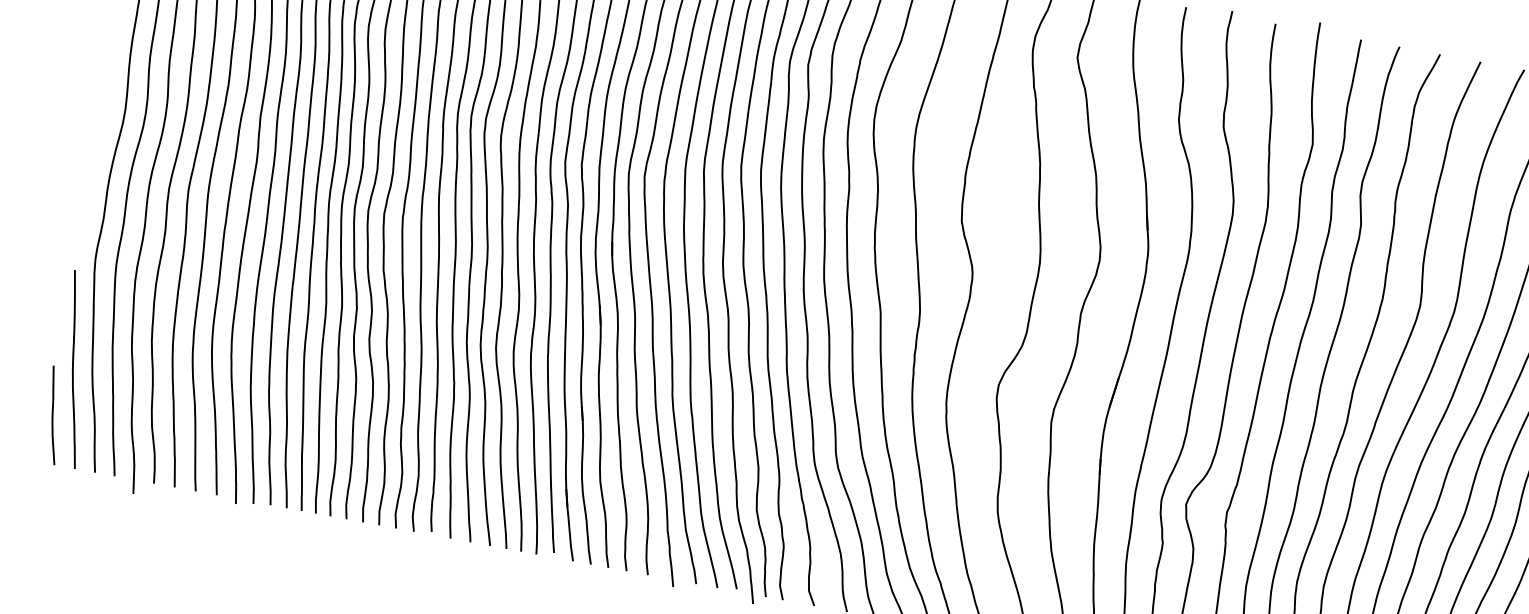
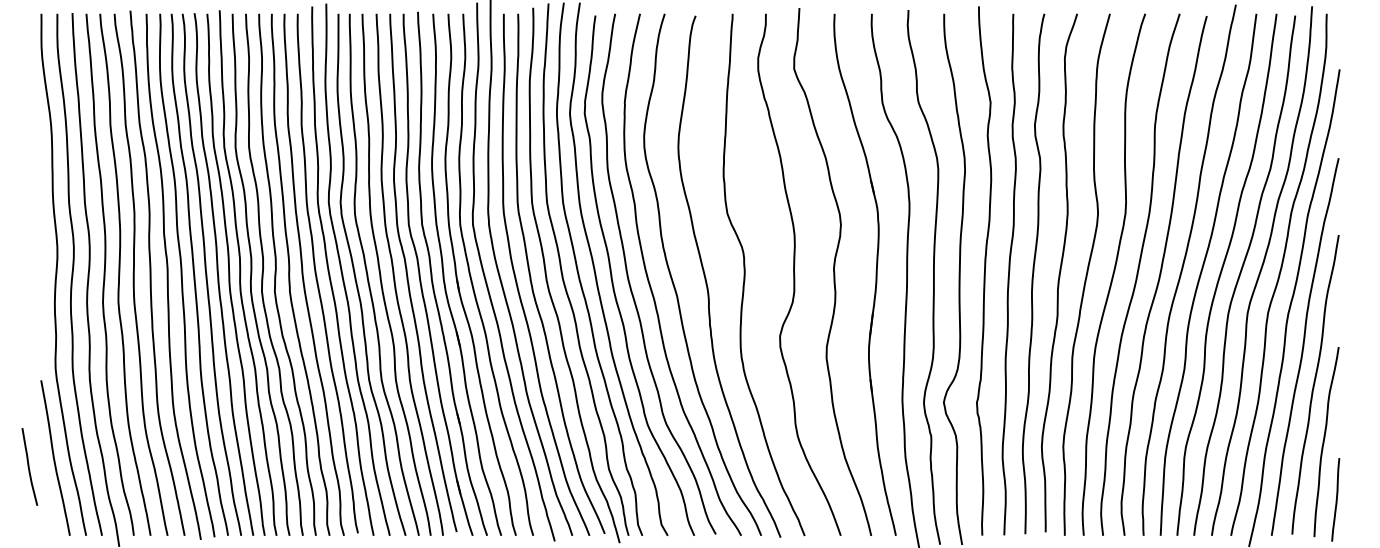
curve: (53, 414) -> (29, 466), moved

